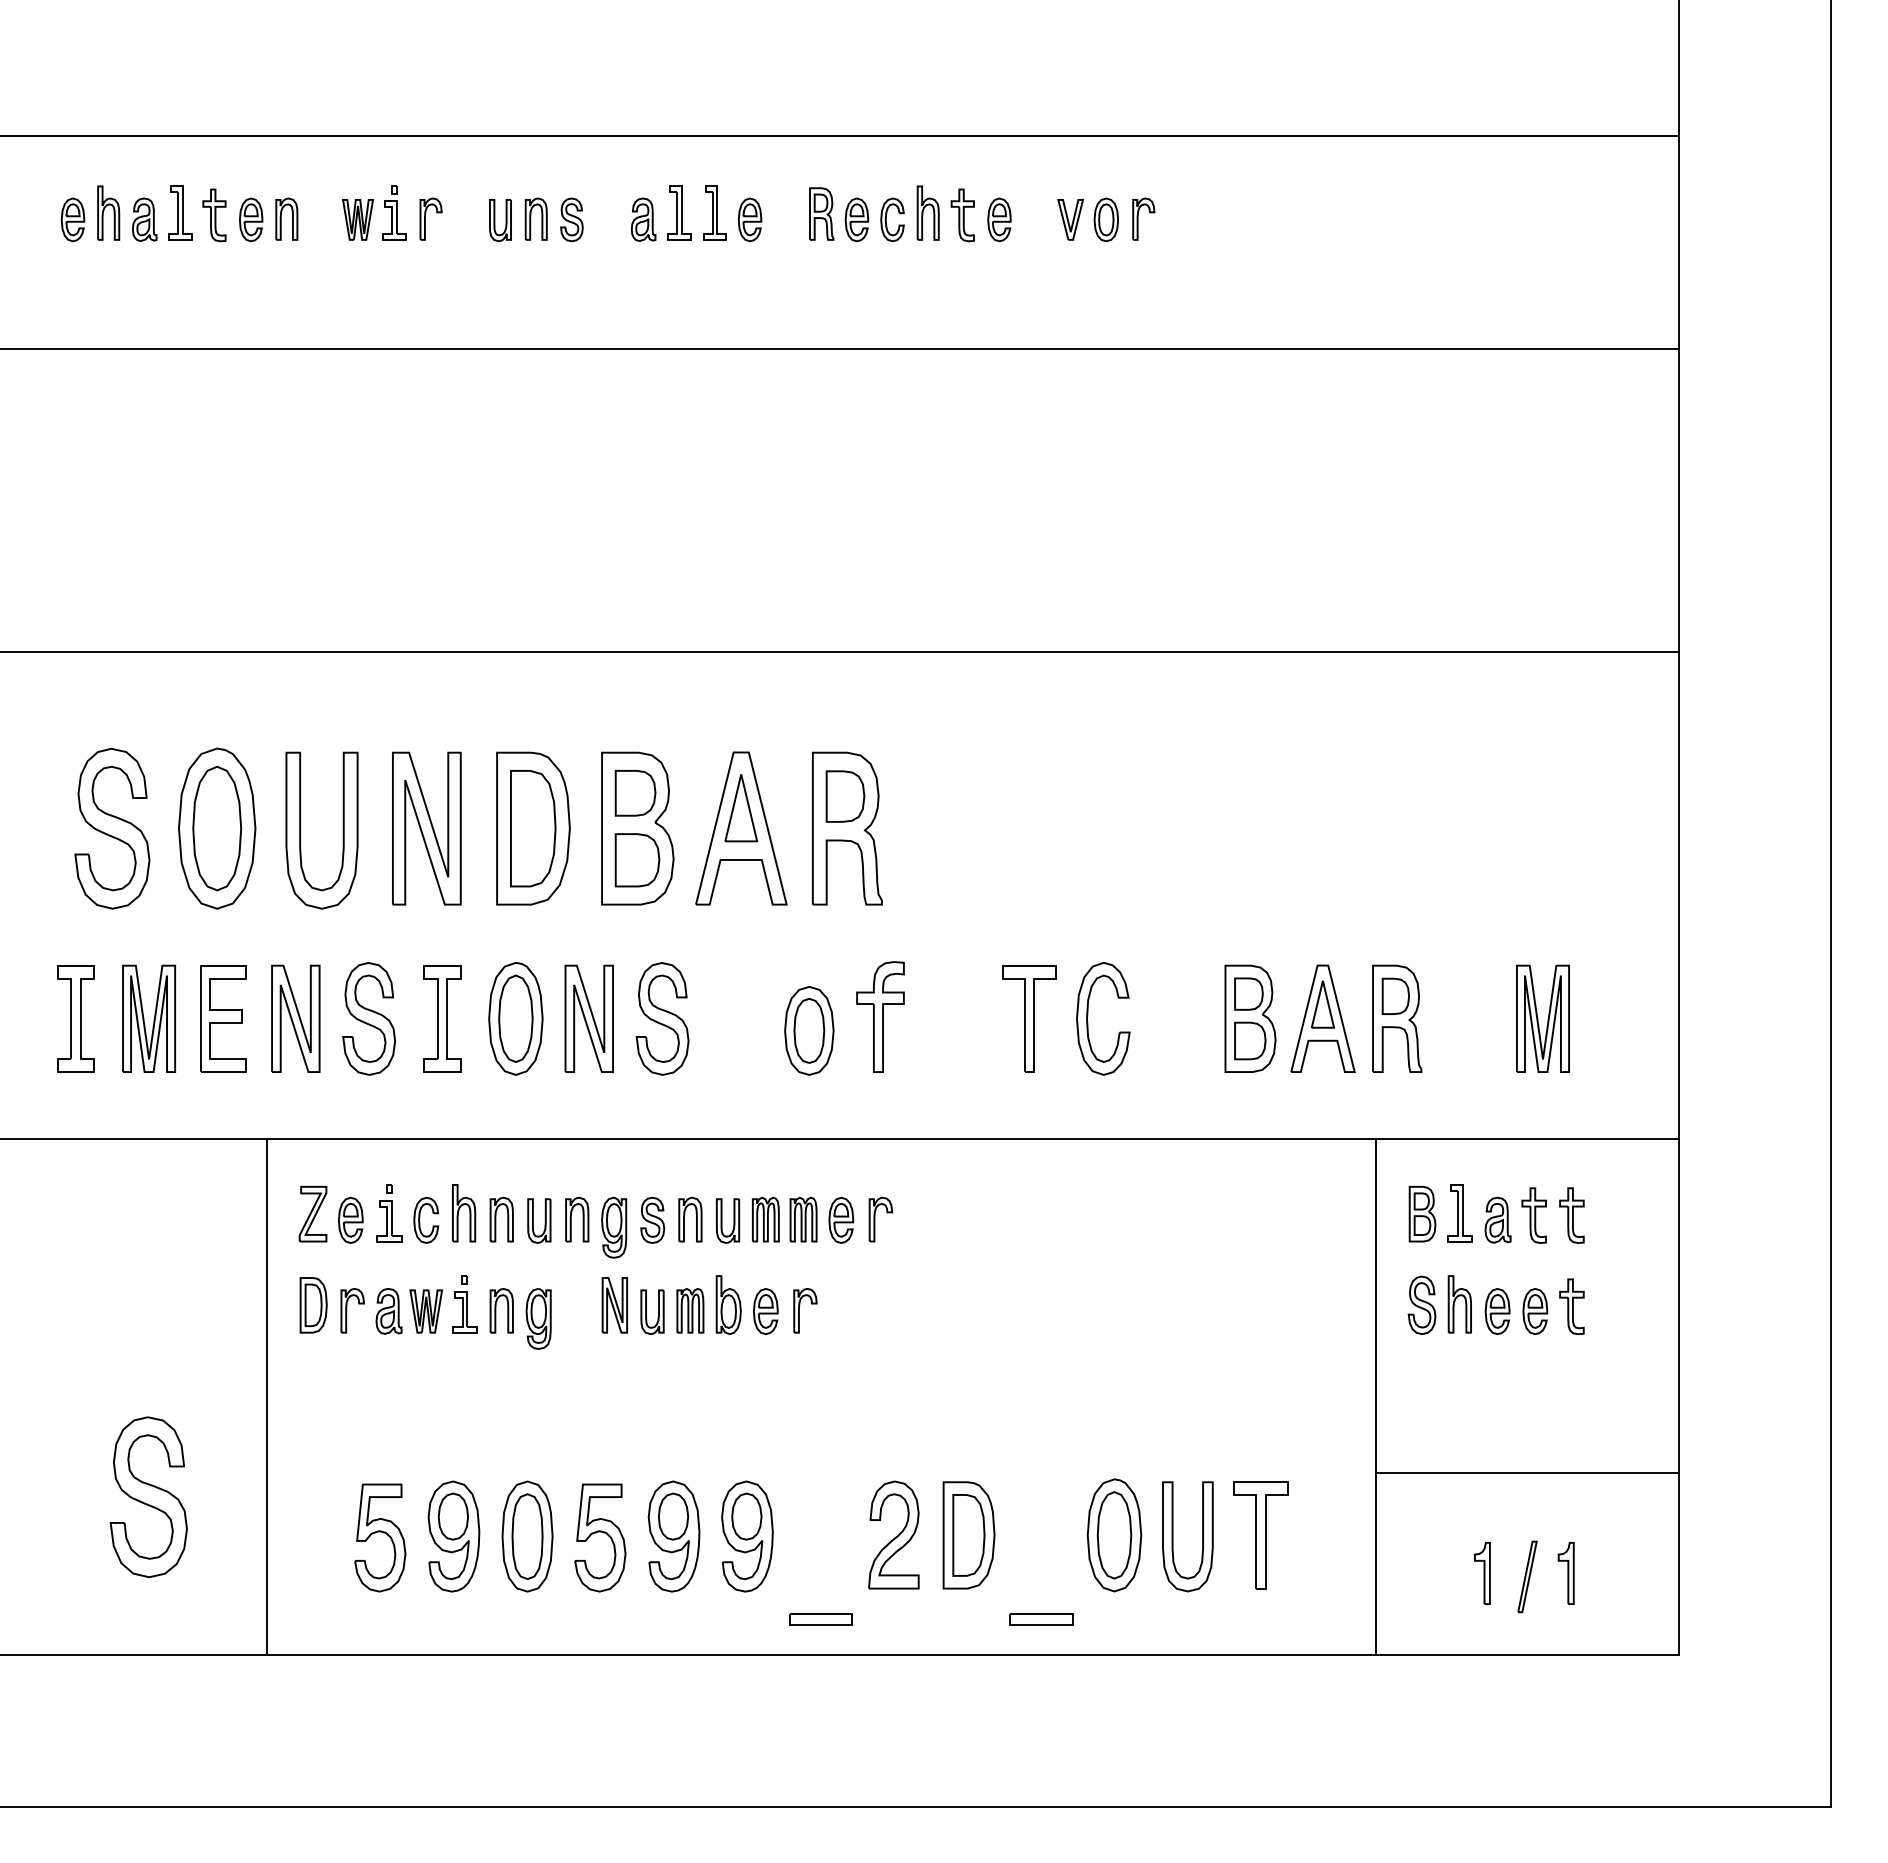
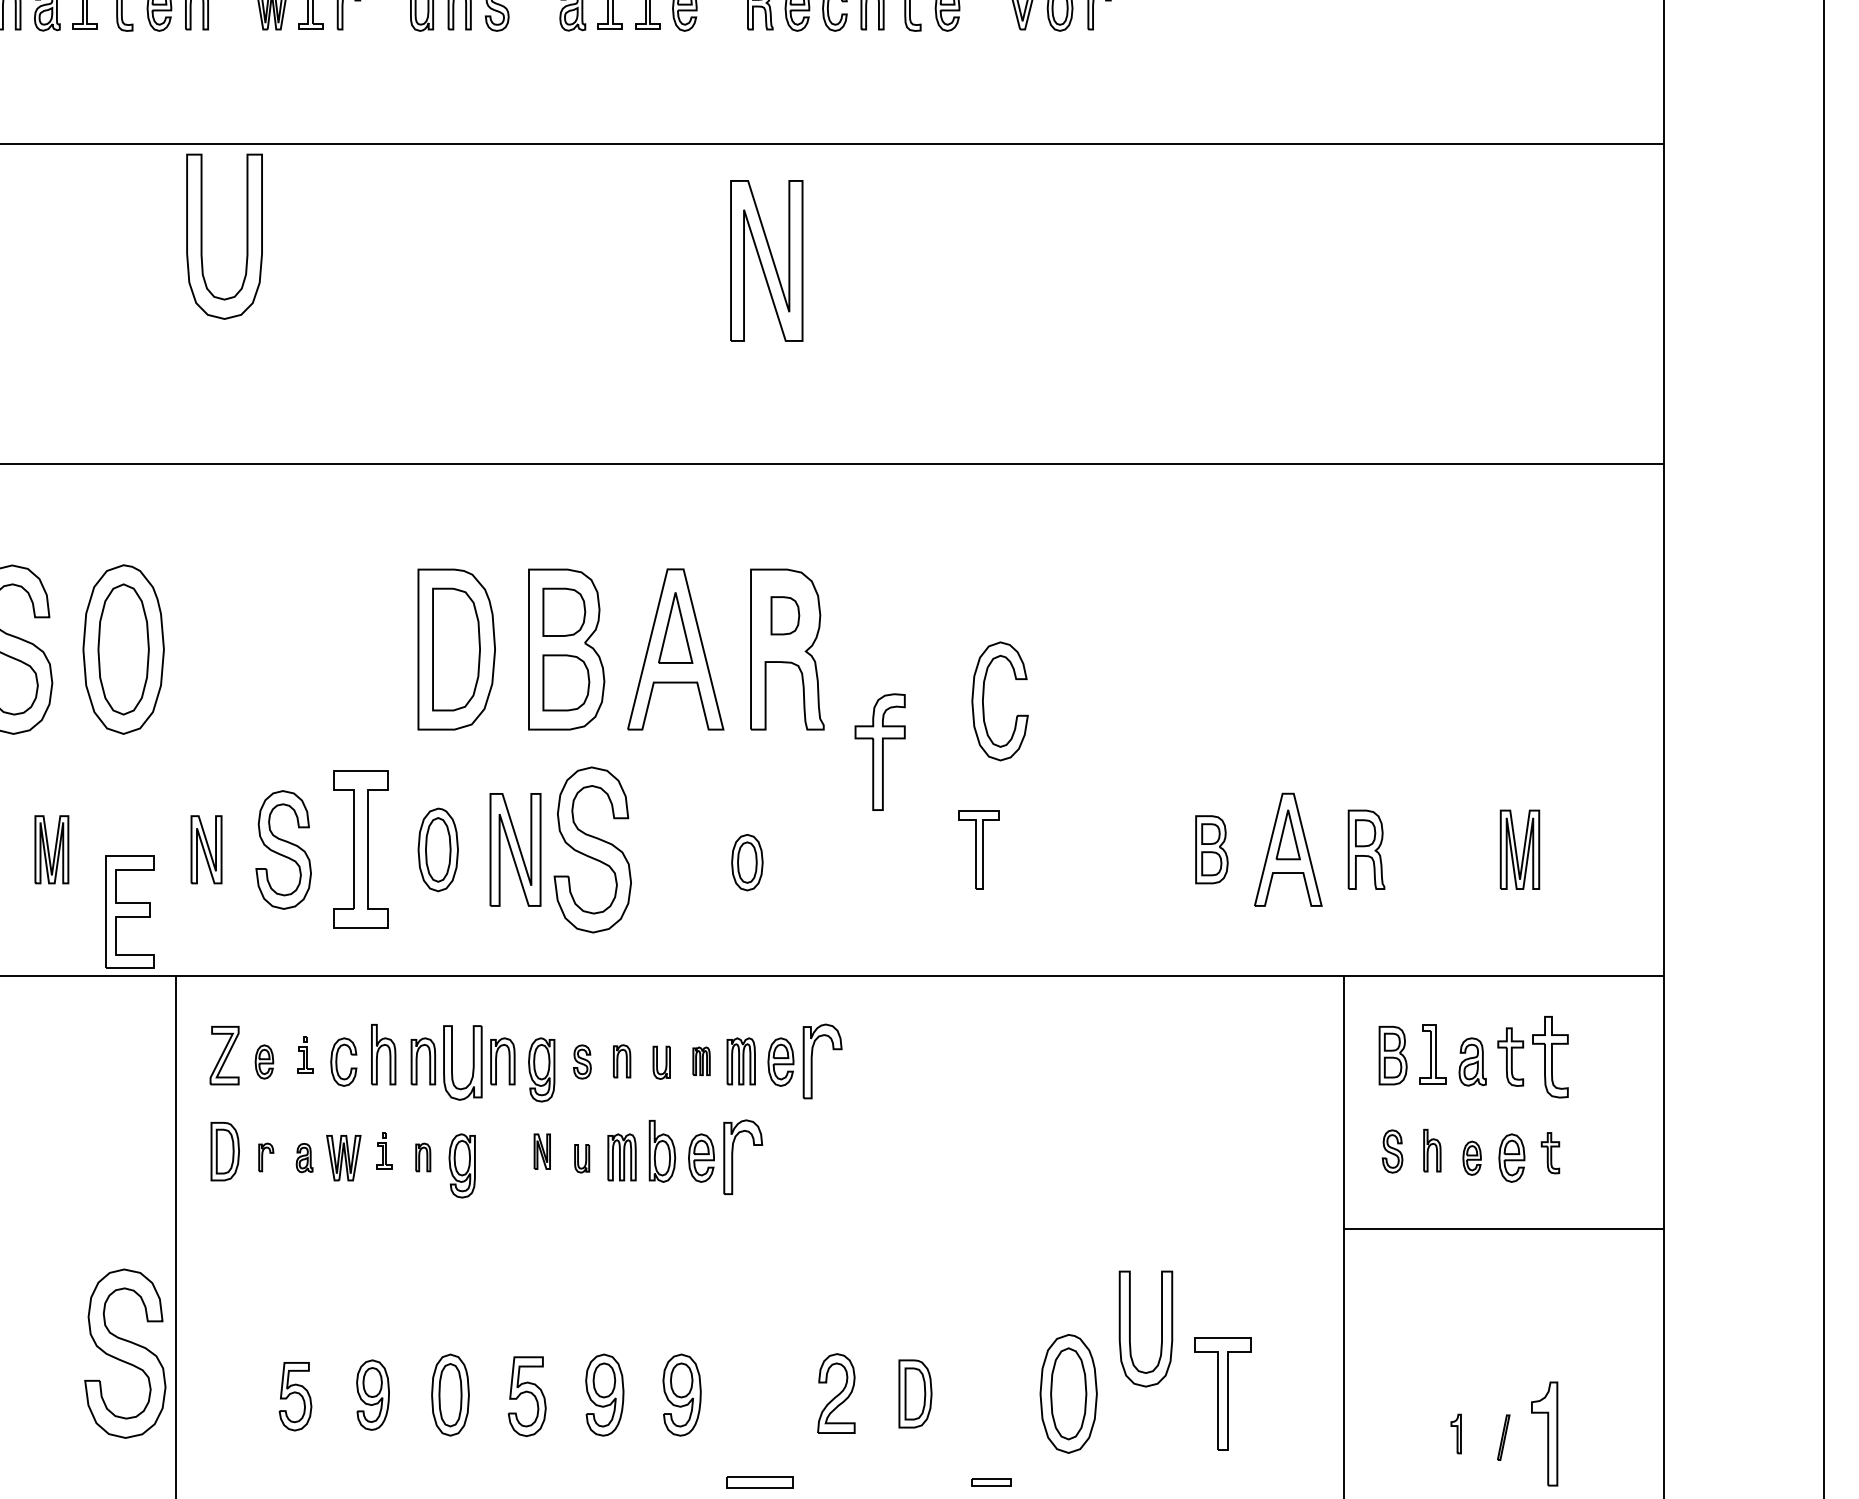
part: (845, 796) -> (785, 615), size x0.7
part: (426, 828) -> (766, 260), moved
part: (300, 830) -> (201, 236), moved
part: (1088, 1015) -> (984, 697), moved
part: (880, 1016) -> (880, 751), moved
part: (148, 1018) -> (51, 849), size x0.6
part: (223, 1018) -> (130, 911), moved
part: (295, 1018) -> (206, 849), size x0.6
part: (442, 1018) -> (360, 849), size x1.4
part: (515, 1018) -> (437, 849), size x0.7
part: (662, 1018) -> (592, 849), size x1.4
part: (1029, 1018) -> (979, 849), size x0.7
part: (1250, 1018) -> (1211, 849), size x0.6
part: (1397, 1018) -> (1366, 849), size x0.7
part: (1542, 1018) -> (1519, 849), size x0.7
part: (809, 1030) -> (747, 862), size x0.6
part: (389, 1213) -> (305, 1054), size x0.6
part: (1571, 1215) -> (1550, 1057), size x1.4
part: (350, 1219) -> (264, 1061), size x0.7
part: (652, 1219) -> (582, 1061), size x0.7
part: (690, 1219) -> (622, 1061), size x0.7
part: (765, 1219) -> (701, 1061), size x0.6
part: (880, 1219) -> (822, 1061), size x1.6
part: (539, 1220) -> (463, 1062), size x1.6
part: (728, 1220) -> (662, 1062), size x0.7
part: (464, 1304) -> (384, 1150), size x0.6
part: (1421, 1304) -> (1392, 1150), size x0.7
part: (1459, 1304) -> (1432, 1150), size x0.7
part: (614, 1305) -> (542, 1151), size x0.6
part: (1571, 1306) -> (1550, 1152), size x0.7
part: (352, 1310) -> (266, 1157), size x0.6
part: (501, 1310) -> (423, 1157), size x0.6
part: (805, 1310) -> (743, 1157), size x1.6
part: (388, 1311) -> (304, 1158), size x0.6
part: (652, 1311) -> (582, 1158), size x0.6
part: (1497, 1311) -> (1472, 1158), size x0.7
line: (1527, 1472) -> (1503, 1228), moved
part: (148, 1497) -> (125, 1354), moved
part: (893, 1534) -> (835, 1392), size x0.7
part: (968, 1535) -> (914, 1394), size x0.6
part: (453, 1536) -> (372, 1395), size x0.6
part: (527, 1536) -> (450, 1395), size x0.7
part: (673, 1536) -> (604, 1395), size x0.7
part: (747, 1536) -> (682, 1395), size x0.7
part: (1173, 1536) -> (1130, 1328), moved
part: (380, 1537) -> (295, 1396), size x0.6
part: (600, 1537) -> (527, 1396), size x0.7
part: (1482, 1573) -> (1456, 1434), size x0.6
part: (1565, 1573) -> (1543, 1434), size x1.6
part: (1527, 1576) -> (1503, 1437), size x0.6
part: (1041, 1619) -> (991, 1482), size x0.6

